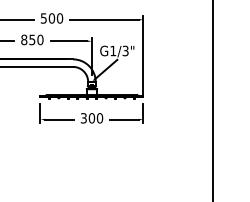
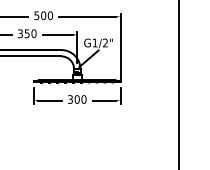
text: (24, 39) -> (20, 33), 850 -> 350
text: (125, 51) -> (105, 43), G1/3" -> G1/2"

